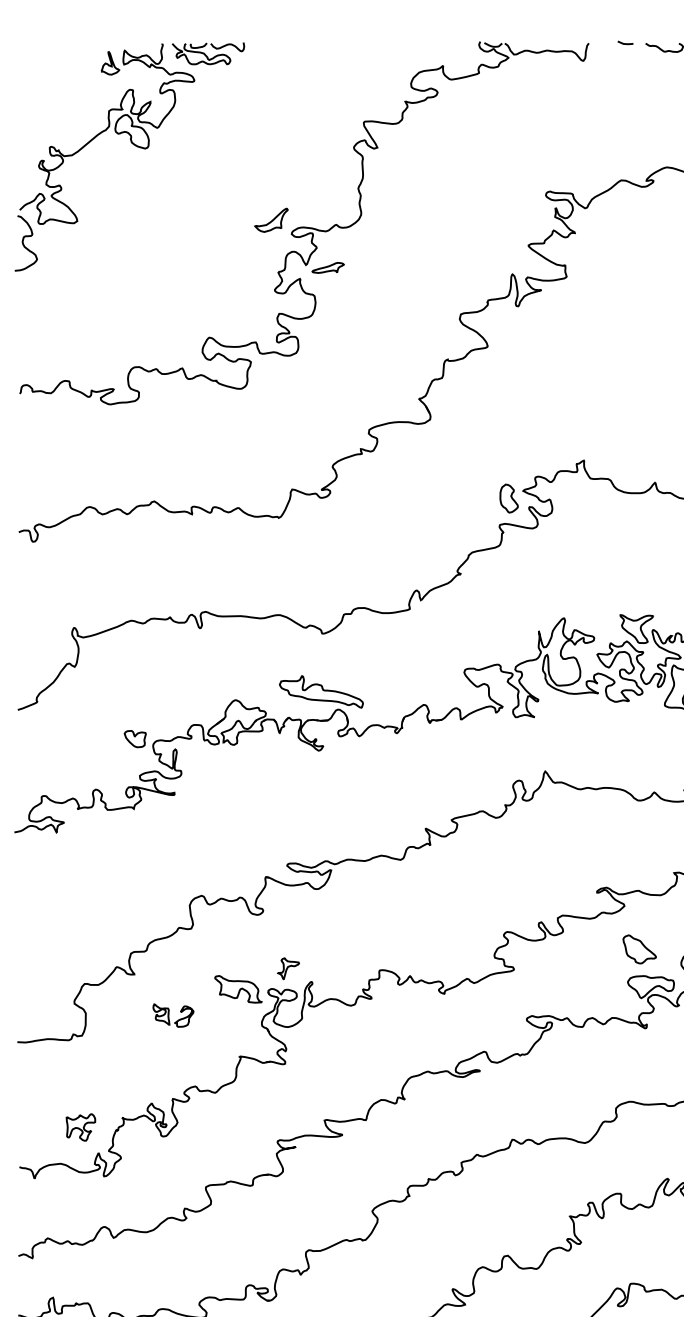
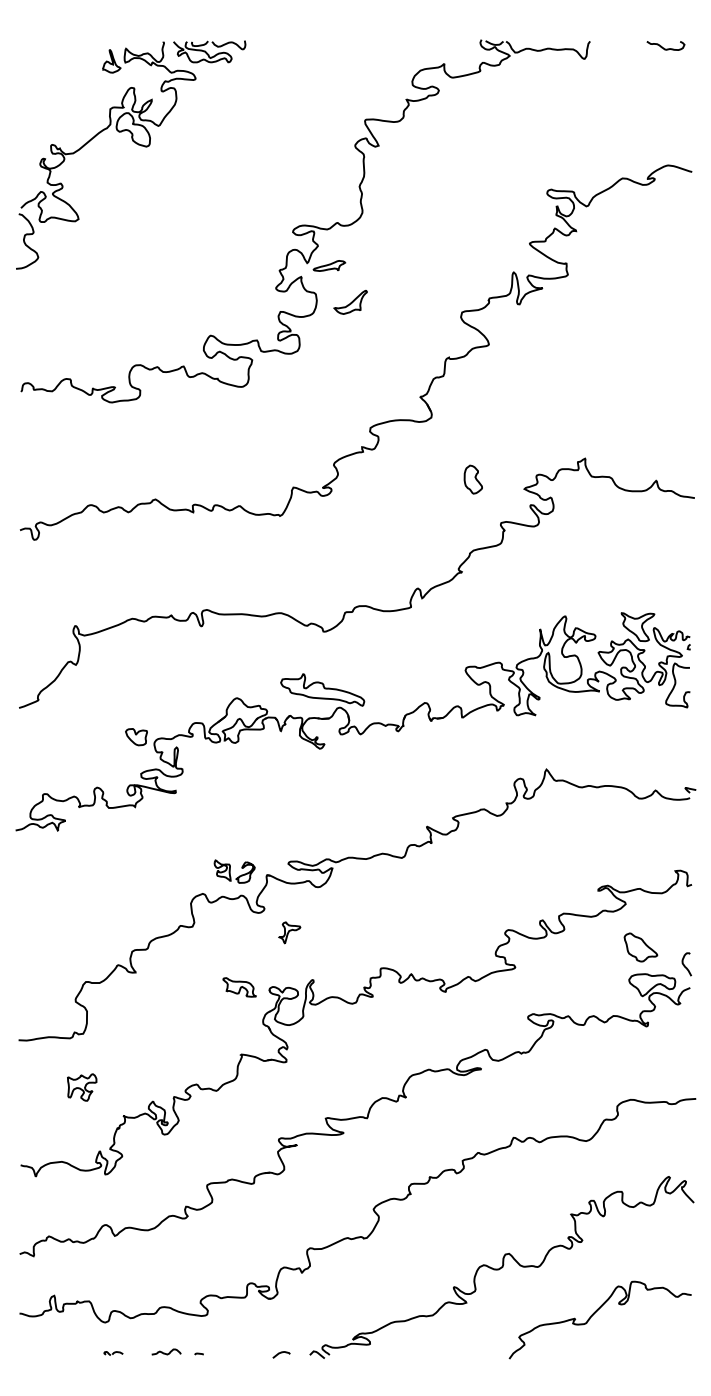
curve: (625, 43) -> (626, 41), removed
part: (271, 220) -> (350, 302), moved
part: (508, 498) -> (472, 479), moved
part: (288, 968) -> (289, 932), moved
part: (238, 989) -> (239, 987), size x0.7
part: (173, 1015) -> (234, 871), moved
part: (81, 1127) -> (82, 1087), moved

